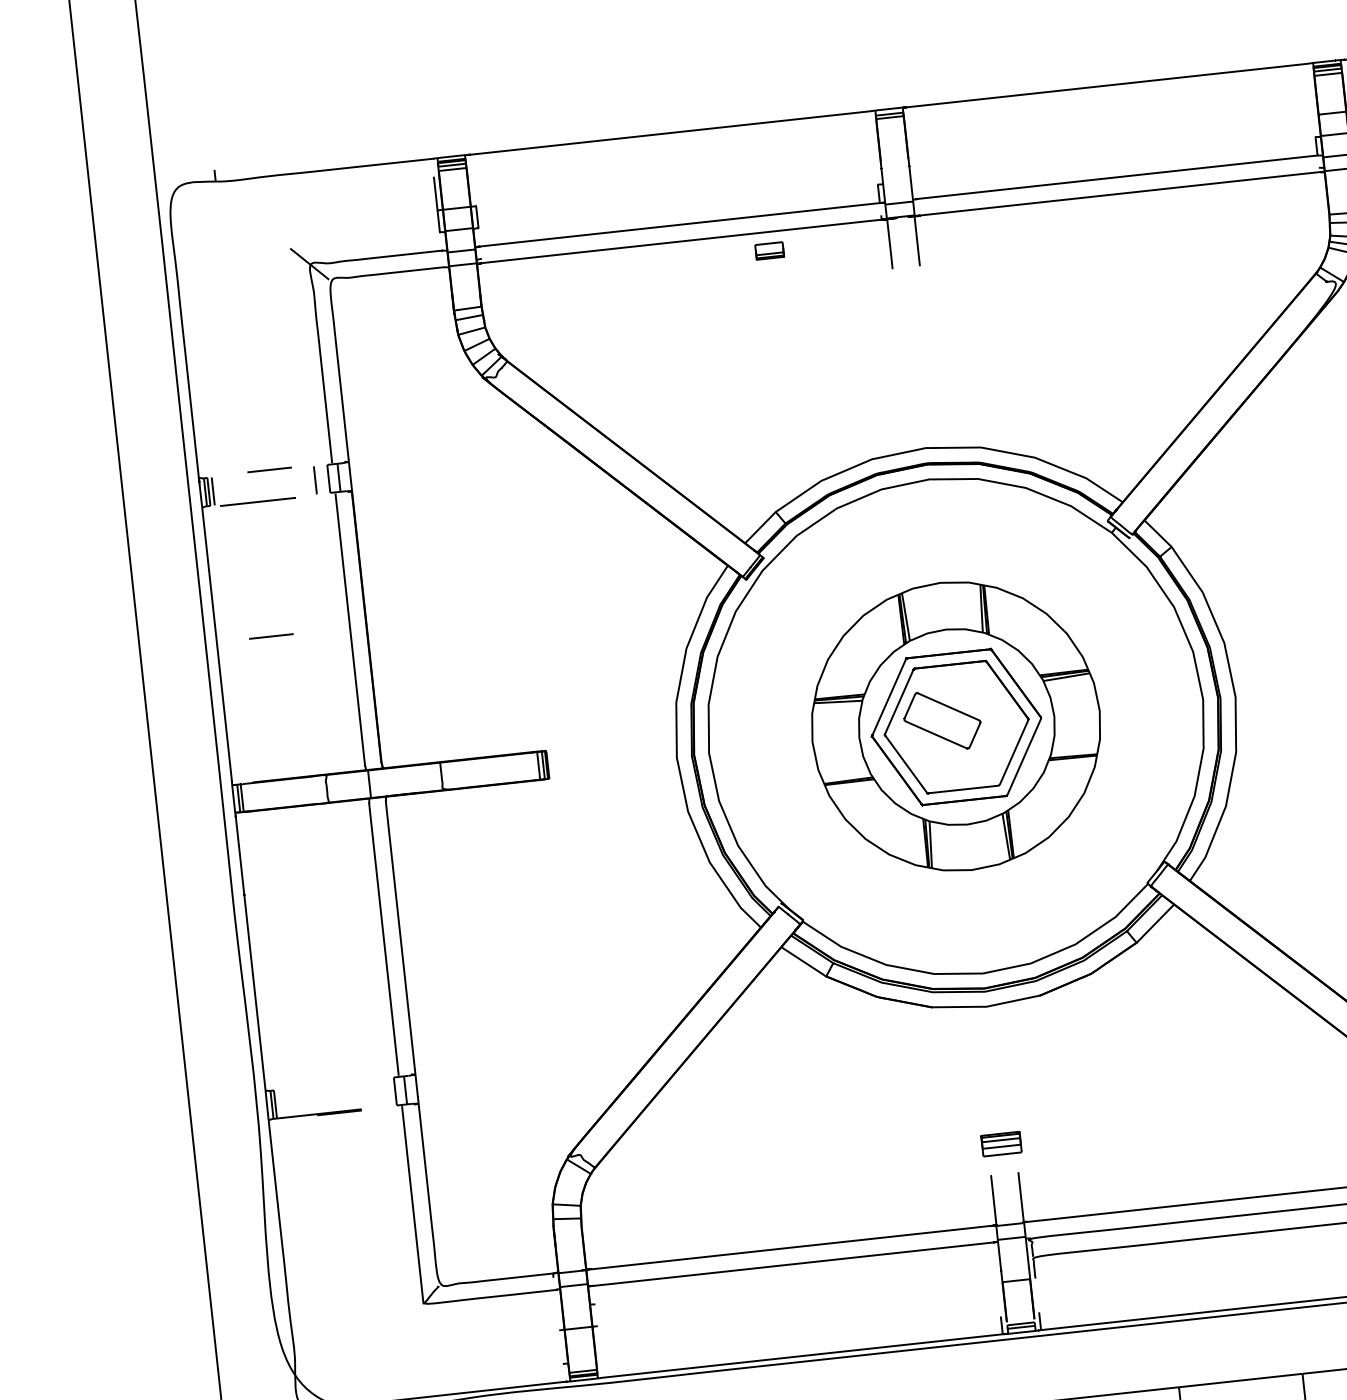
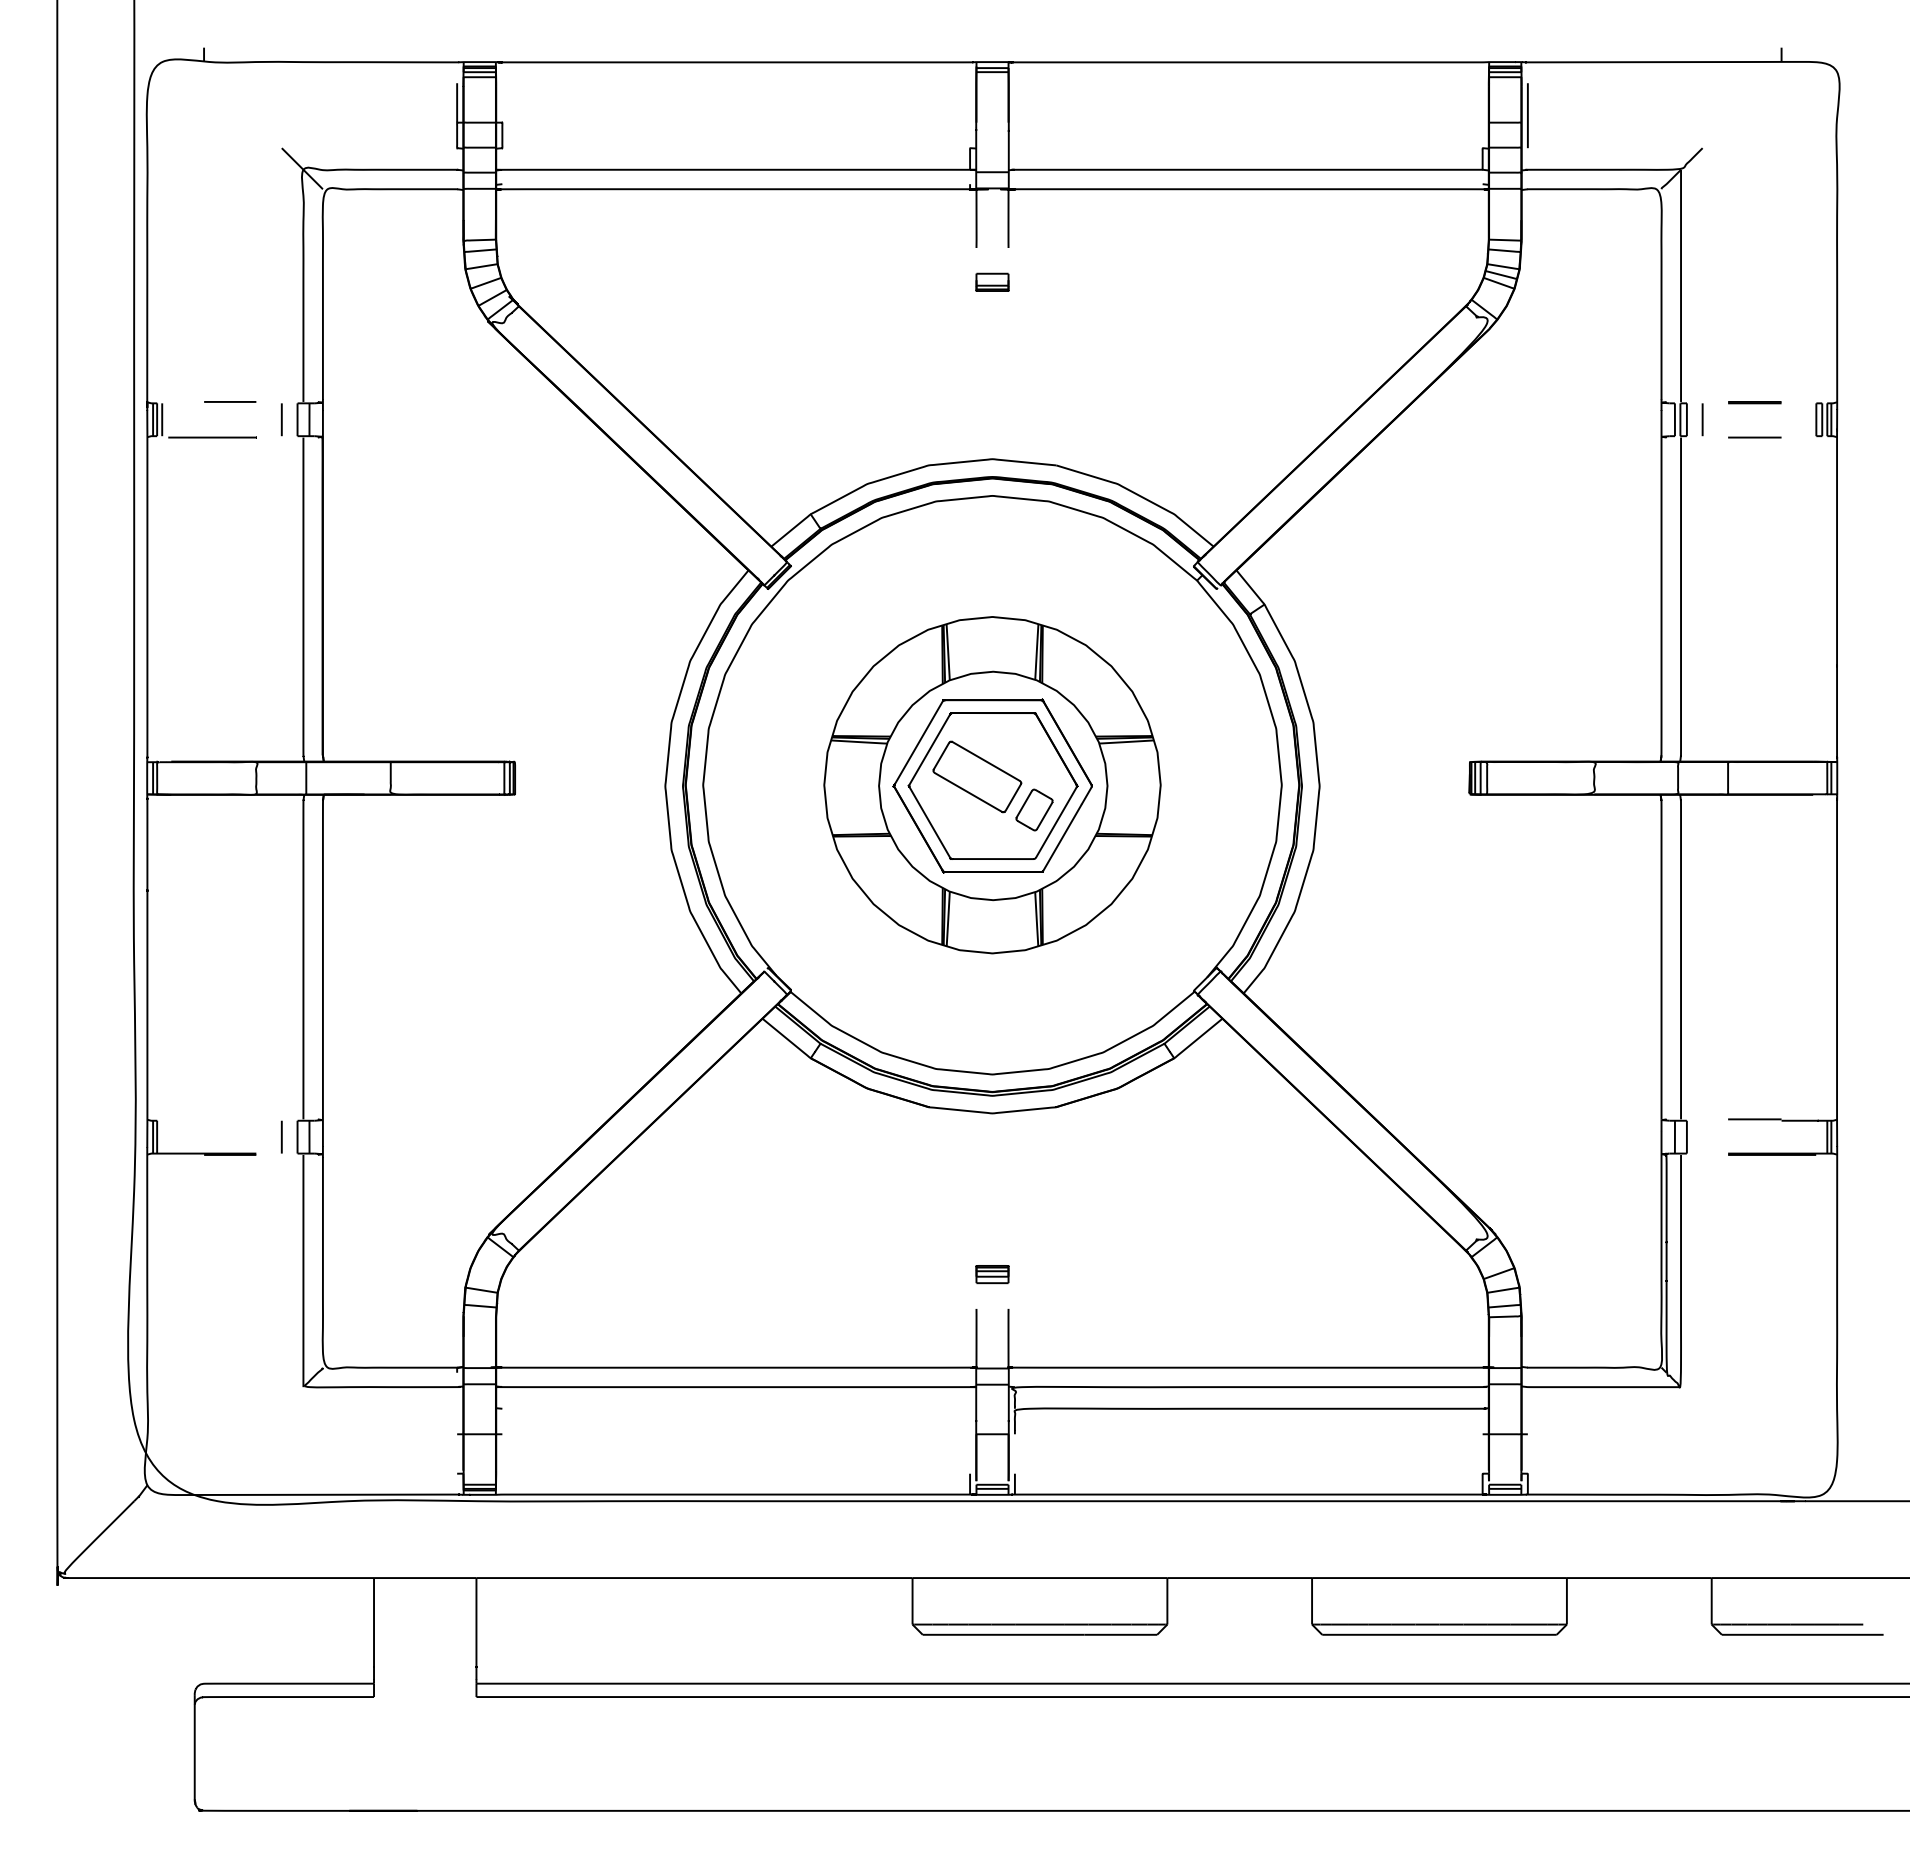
part: (769, 250) -> (992, 281), moved
line: (271, 636) -> (211, 594), removed
part: (994, 743) -> (1034, 809), added
line: (381, 1092) -> (281, 1136), added
part: (1001, 1144) -> (992, 1274), size x0.71

